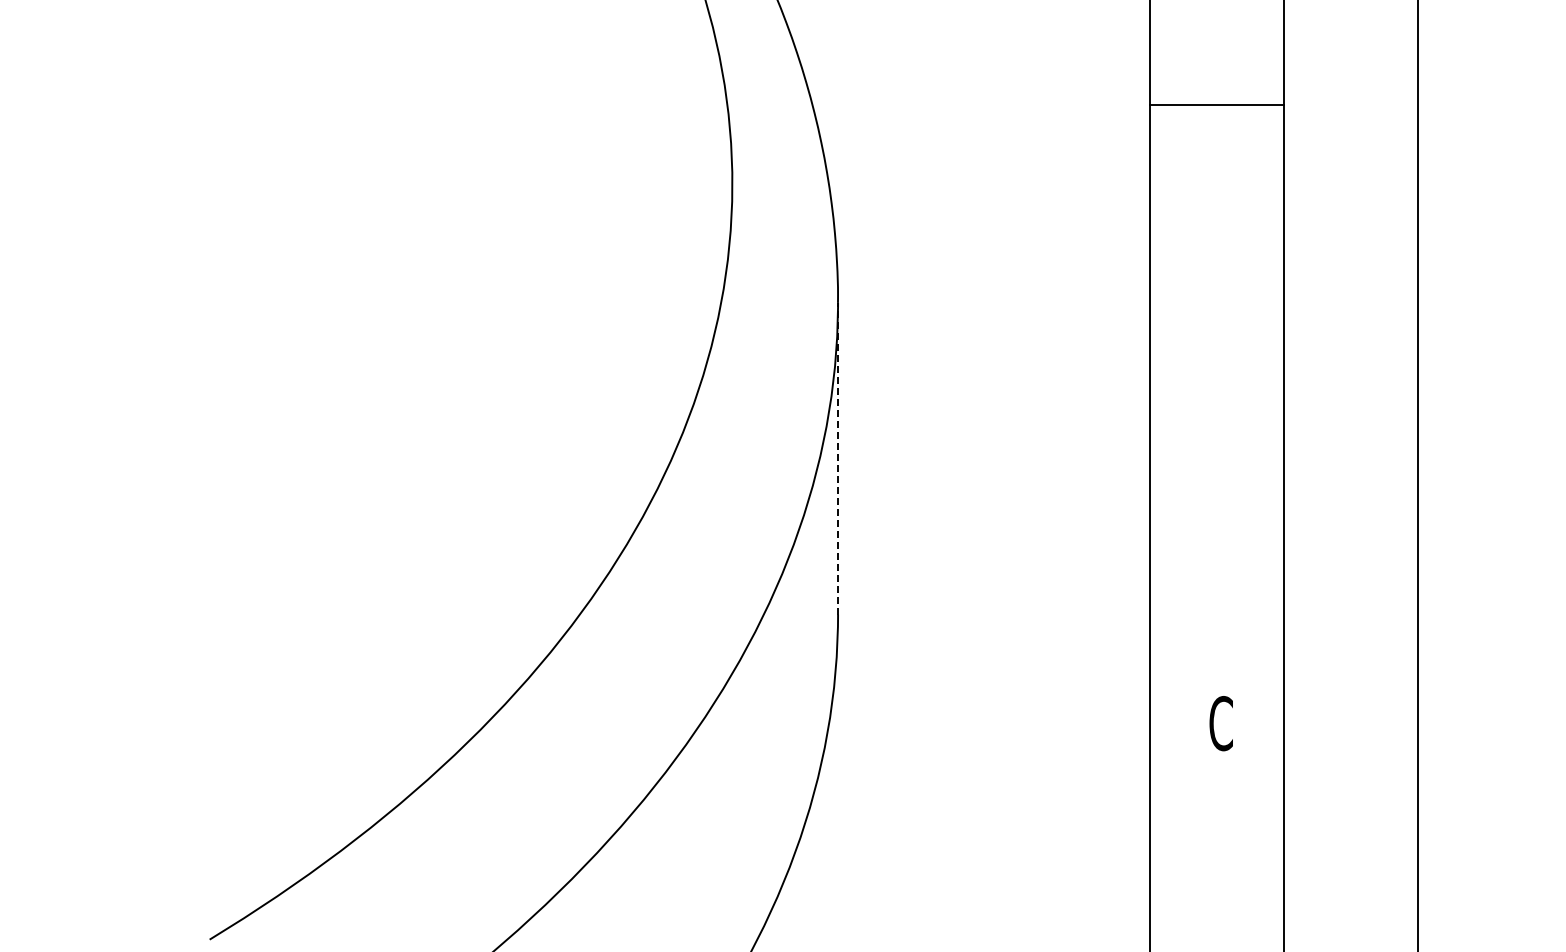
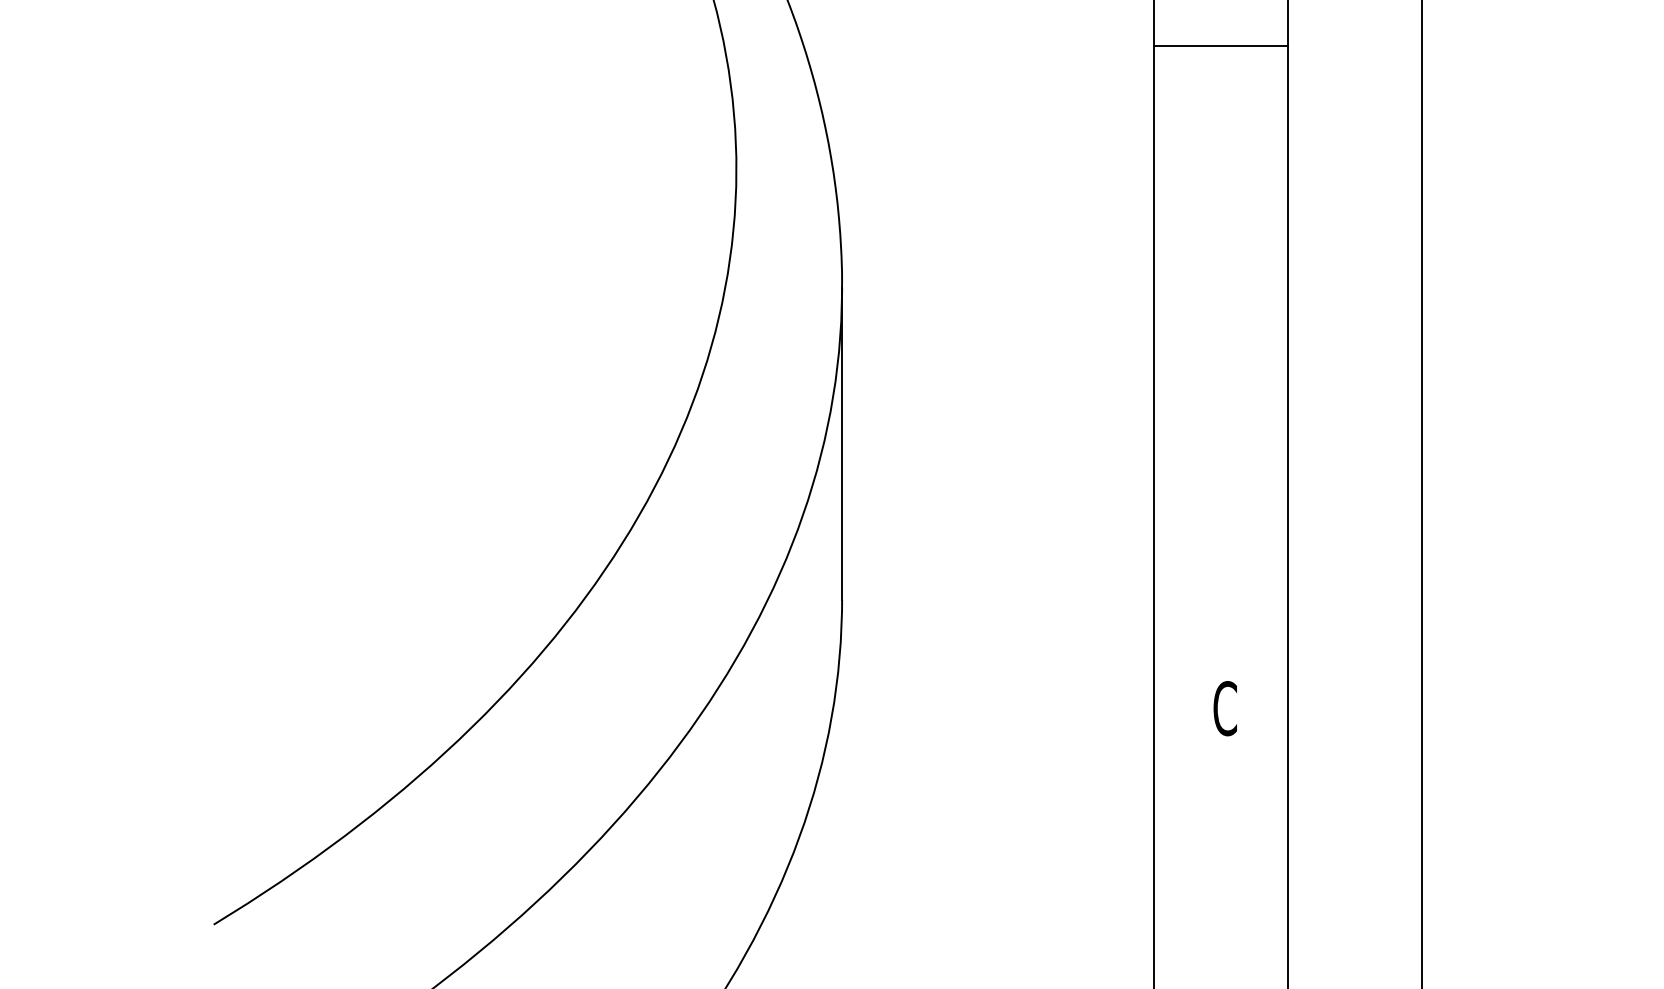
line: (1217, 105) -> (1221, 46), moved
line: (838, 458) -> (842, 443), dashed -> solid

